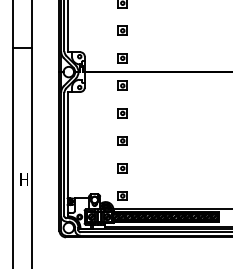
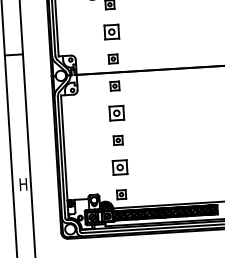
part: (122, 30) -> (111, 31), size x1.6
part: (122, 113) -> (116, 113), size x1.6
part: (122, 168) -> (119, 167), size x1.6

